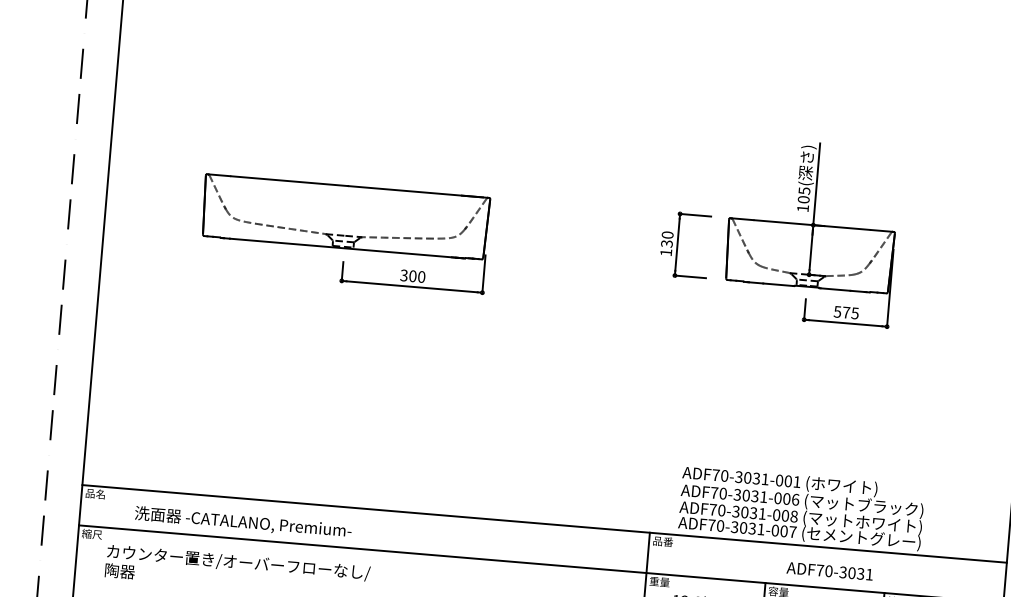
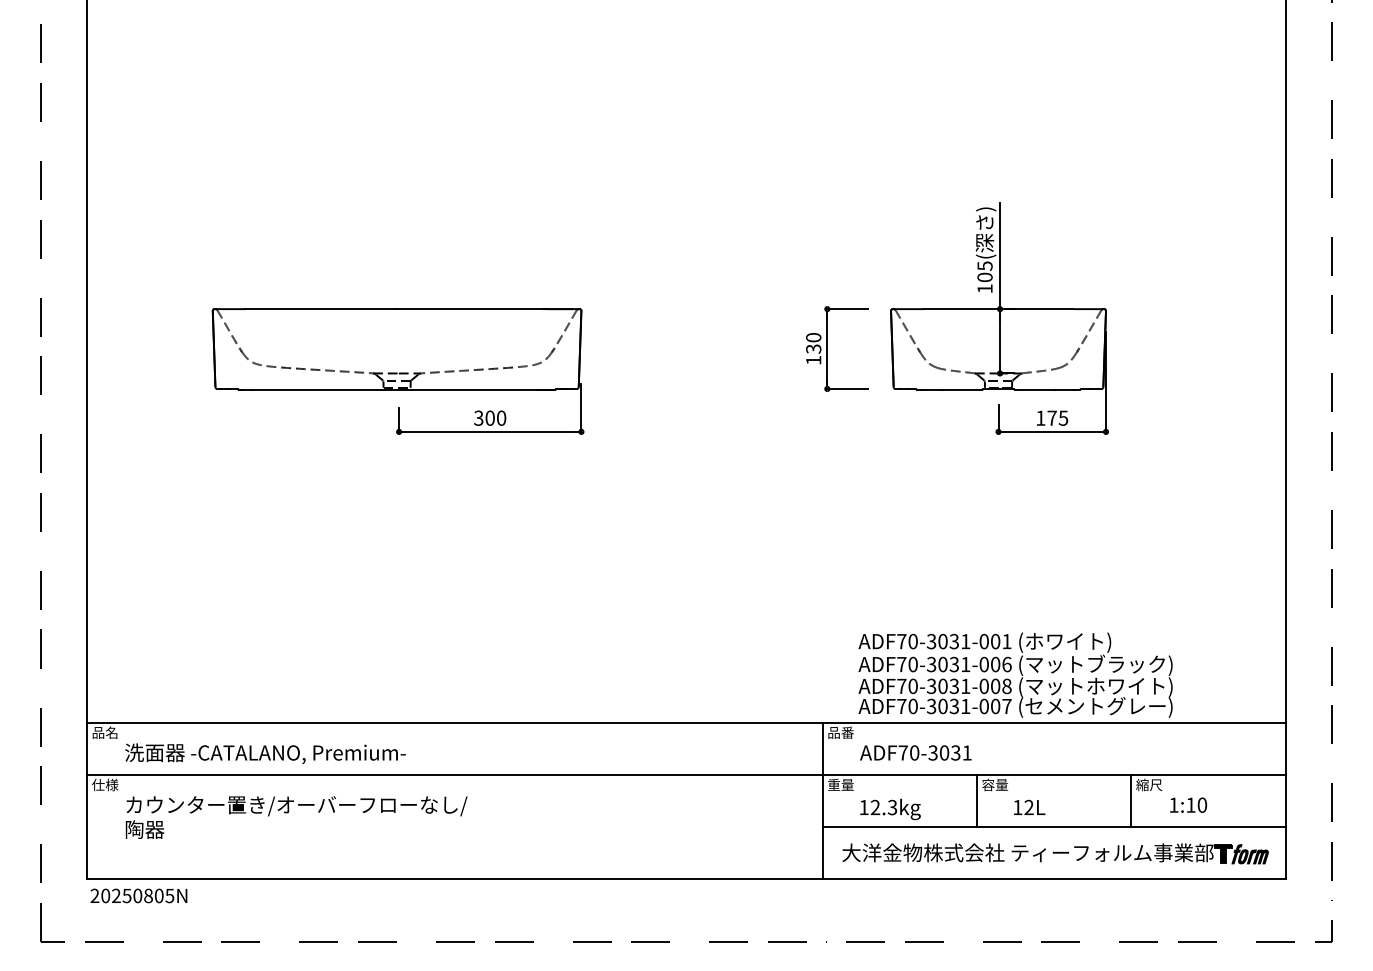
text: (837, 311) -> (1040, 417), 575 -> 175
text: (243, 522) -> (265, 753), moved
text: (92, 533) -> (105, 784), 縮尺 -> 仕様
text: (829, 570) -> (915, 752), moved

